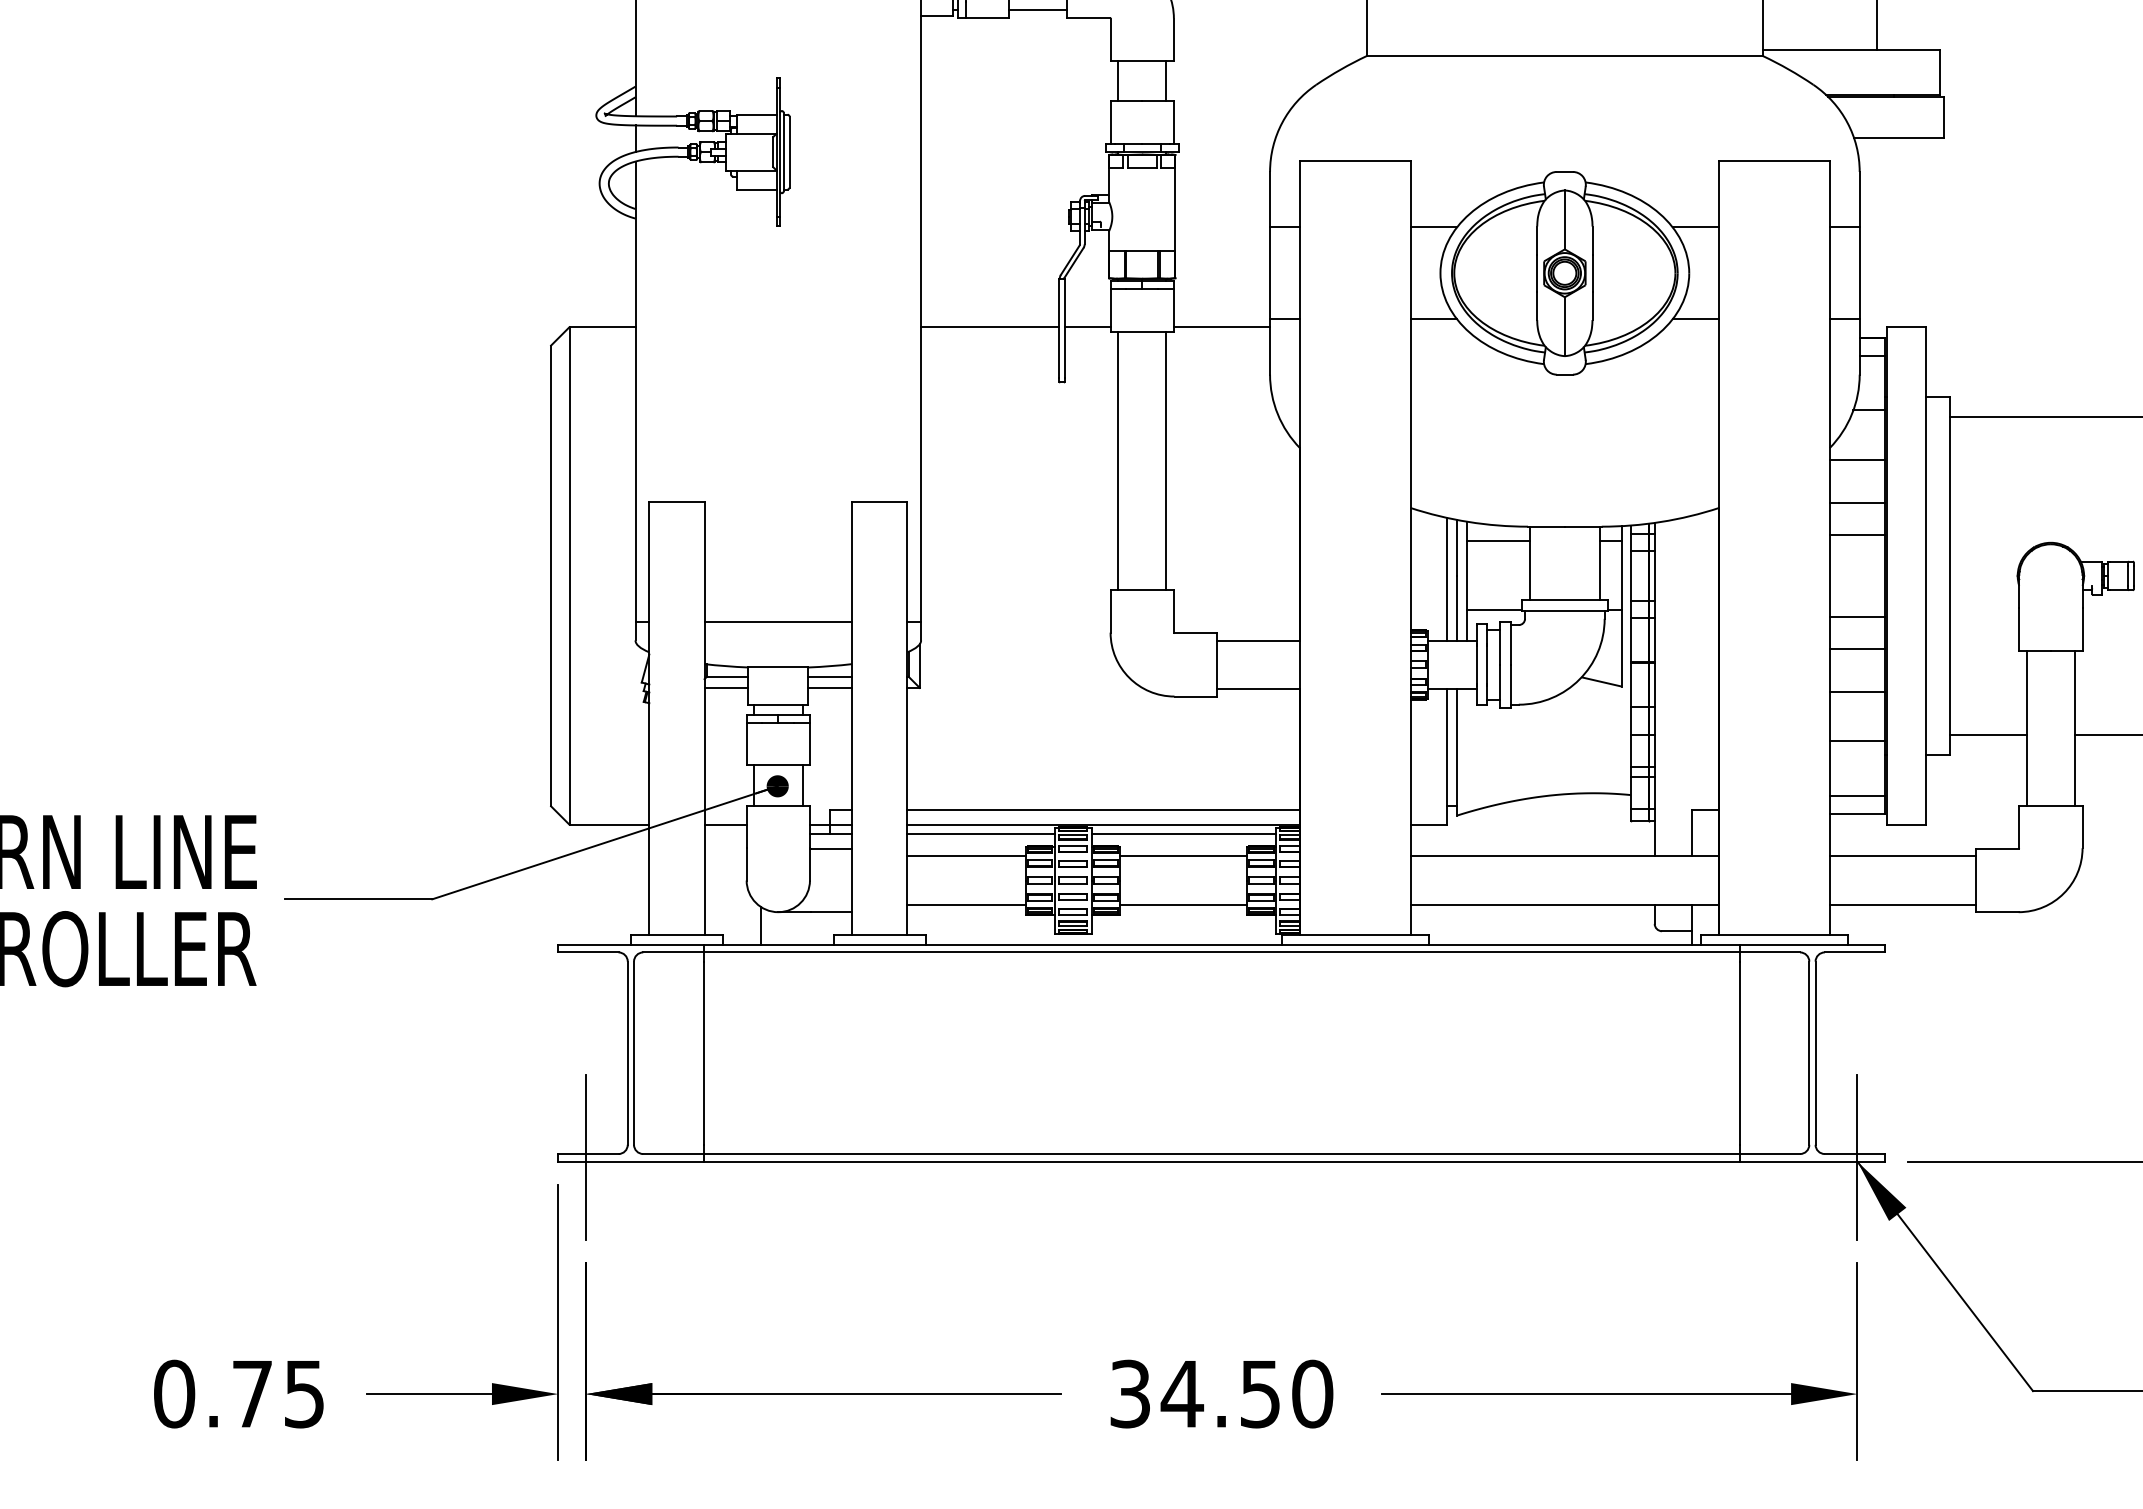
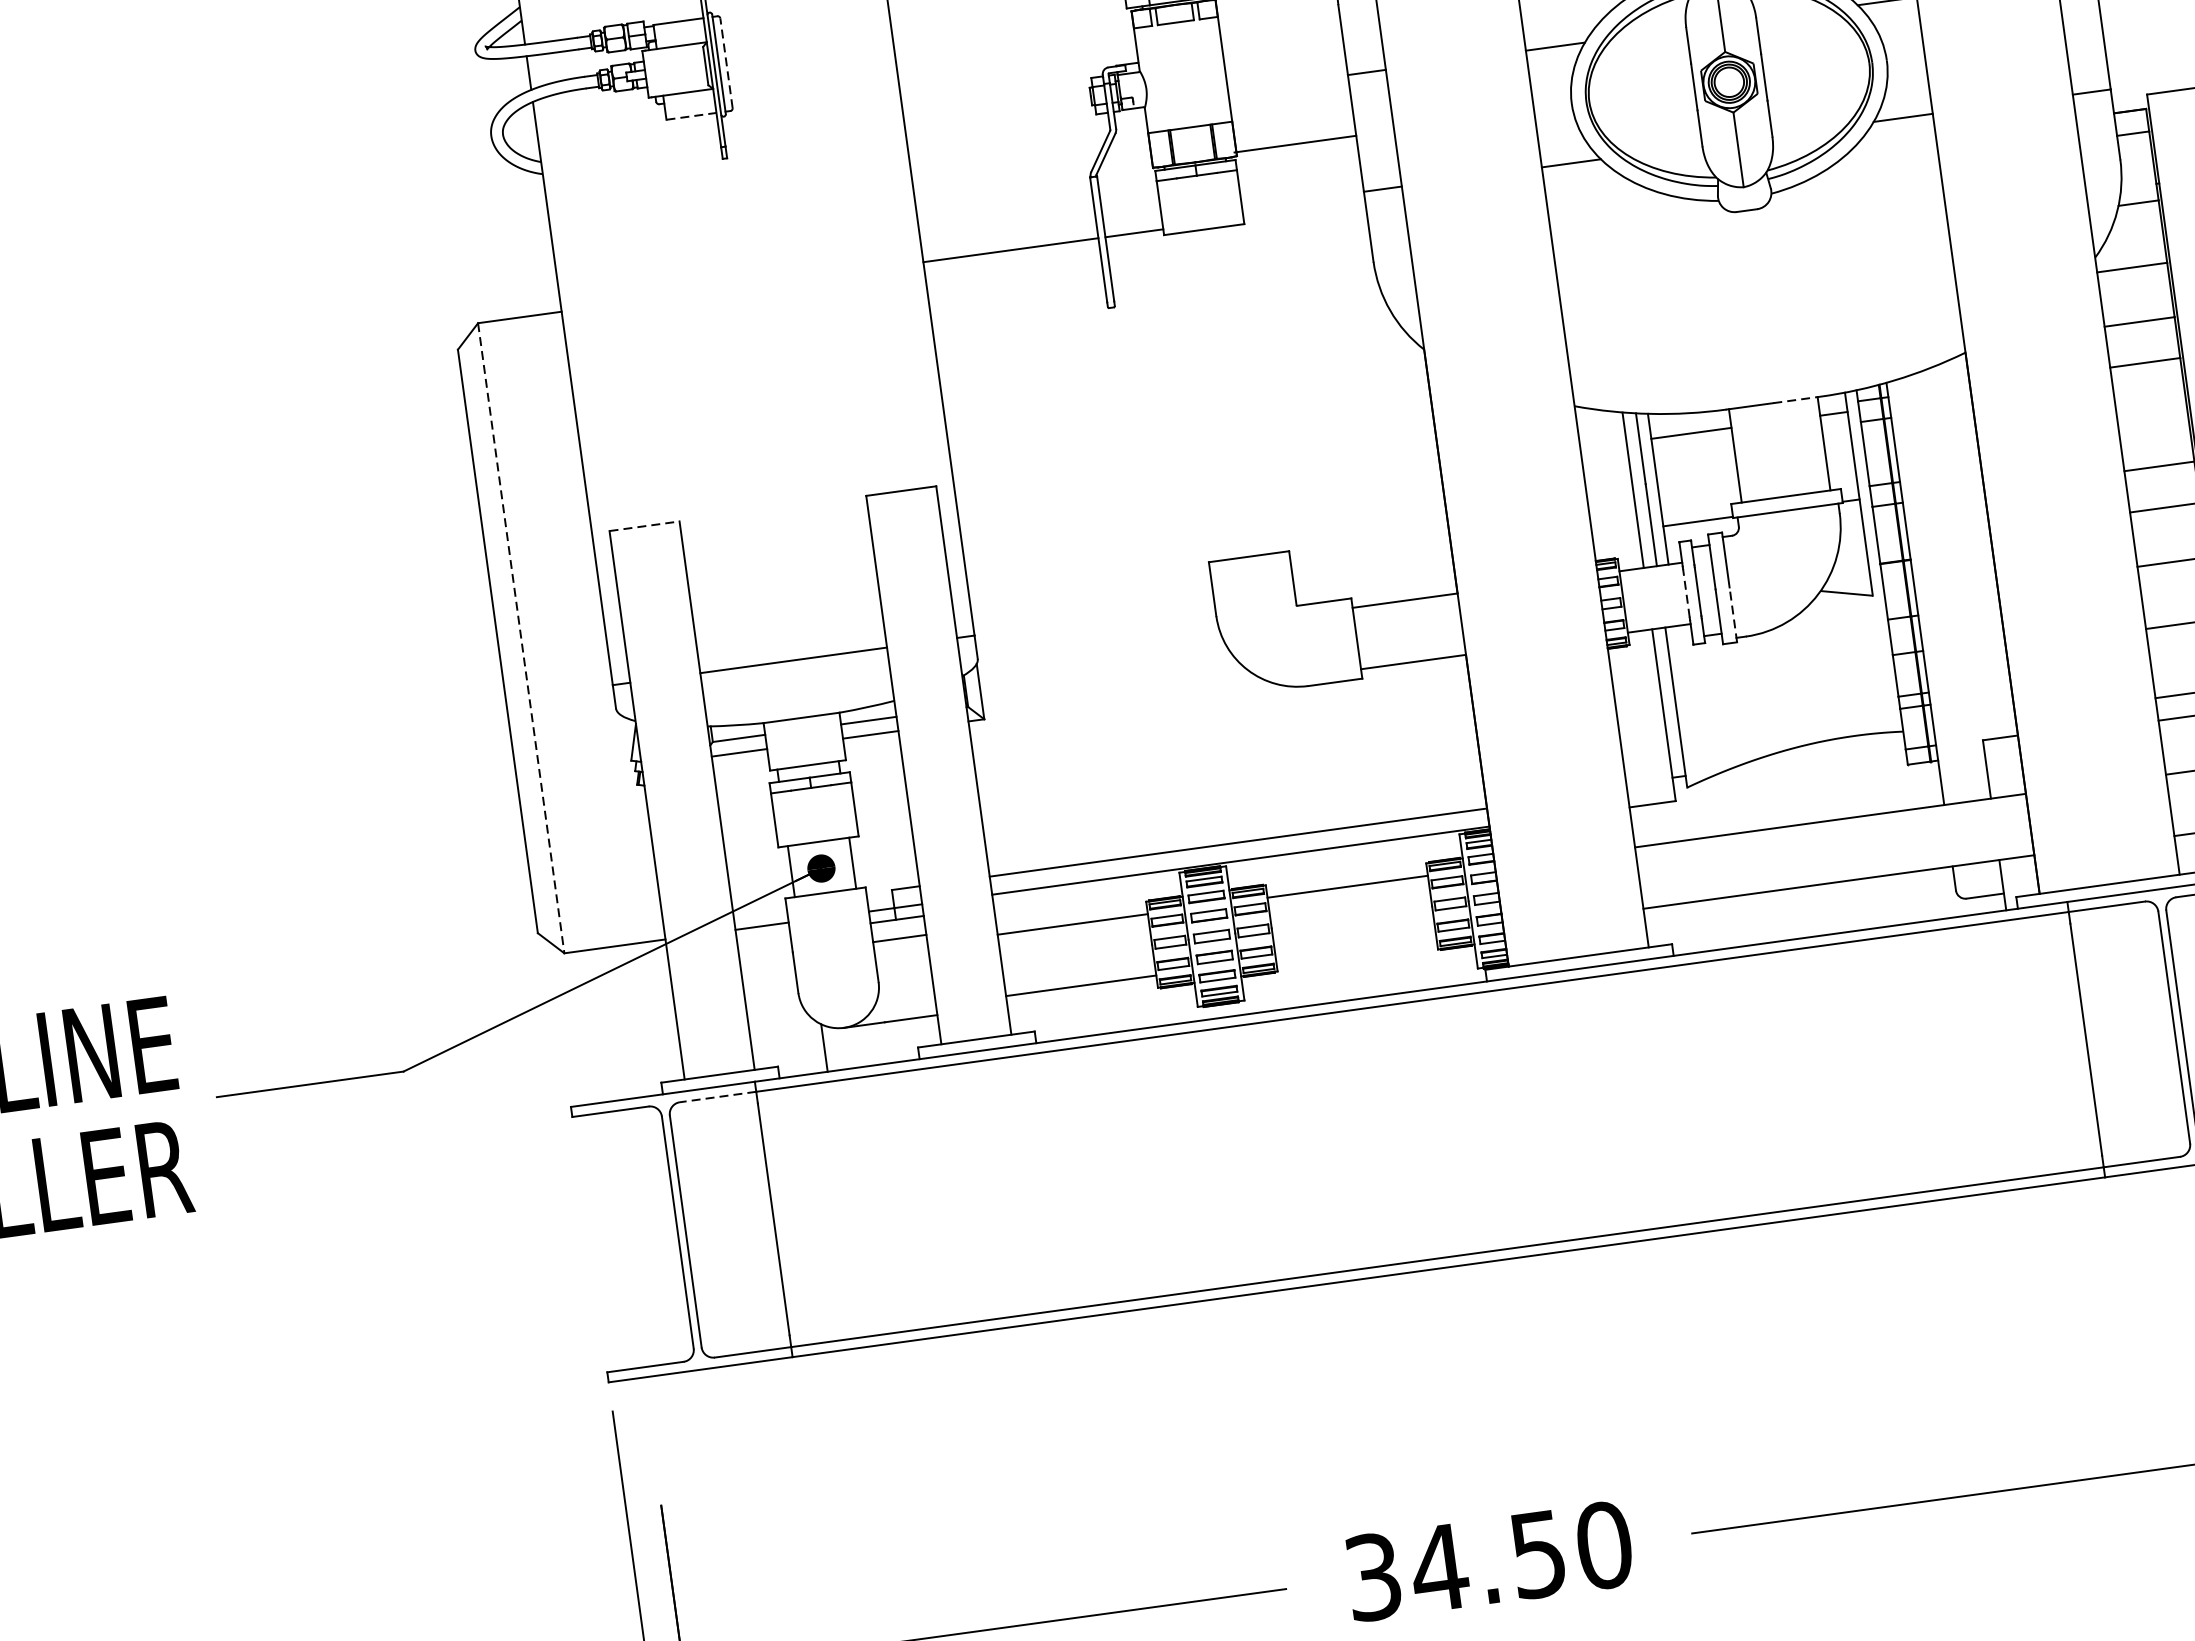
line: (789, 151) -> (726, 62), solid -> dashed
line: (756, 189) -> (691, 116), solid -> dashed
line: (1221, 327) -> (1294, 144), moved
line: (1118, 460) -> (1196, 396), removed
line: (1166, 460) -> (1257, 388), removed
line: (676, 502) -> (644, 526), solid -> dashed
line: (1583, 526) -> (1796, 399), solid -> dashed
line: (569, 575) -> (521, 637), solid -> dashed
line: (1477, 664) -> (1686, 592), solid -> dashed
line: (1511, 686) -> (1733, 614), solid -> dashed
line: (980, 833) -> (1086, 893), removed
line: (1183, 833) -> (1343, 857), removed
line: (1183, 904) -> (1355, 947), removed
line: (672, 952) -> (717, 1097), solid -> dashed
line: (585, 1157) -> (642, 1371), removed

